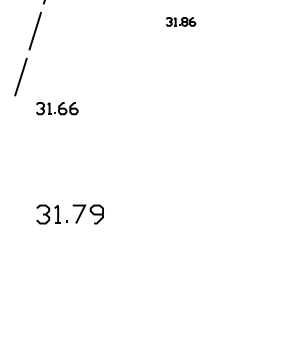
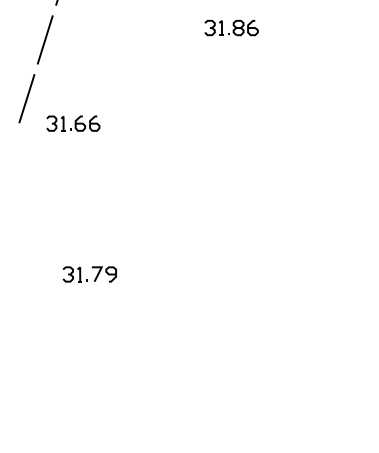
part: (180, 21) -> (231, 27), size x1.43
part: (57, 108) -> (73, 123), moved
part: (69, 214) -> (89, 274), size x0.62

